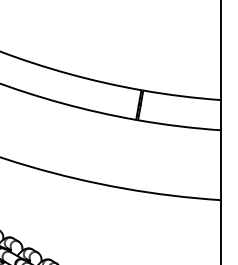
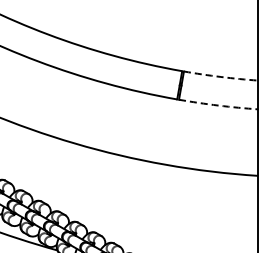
arc: (181, 95) -> (220, 76), solid -> dashed
arc: (179, 126) -> (218, 105), solid -> dashed

